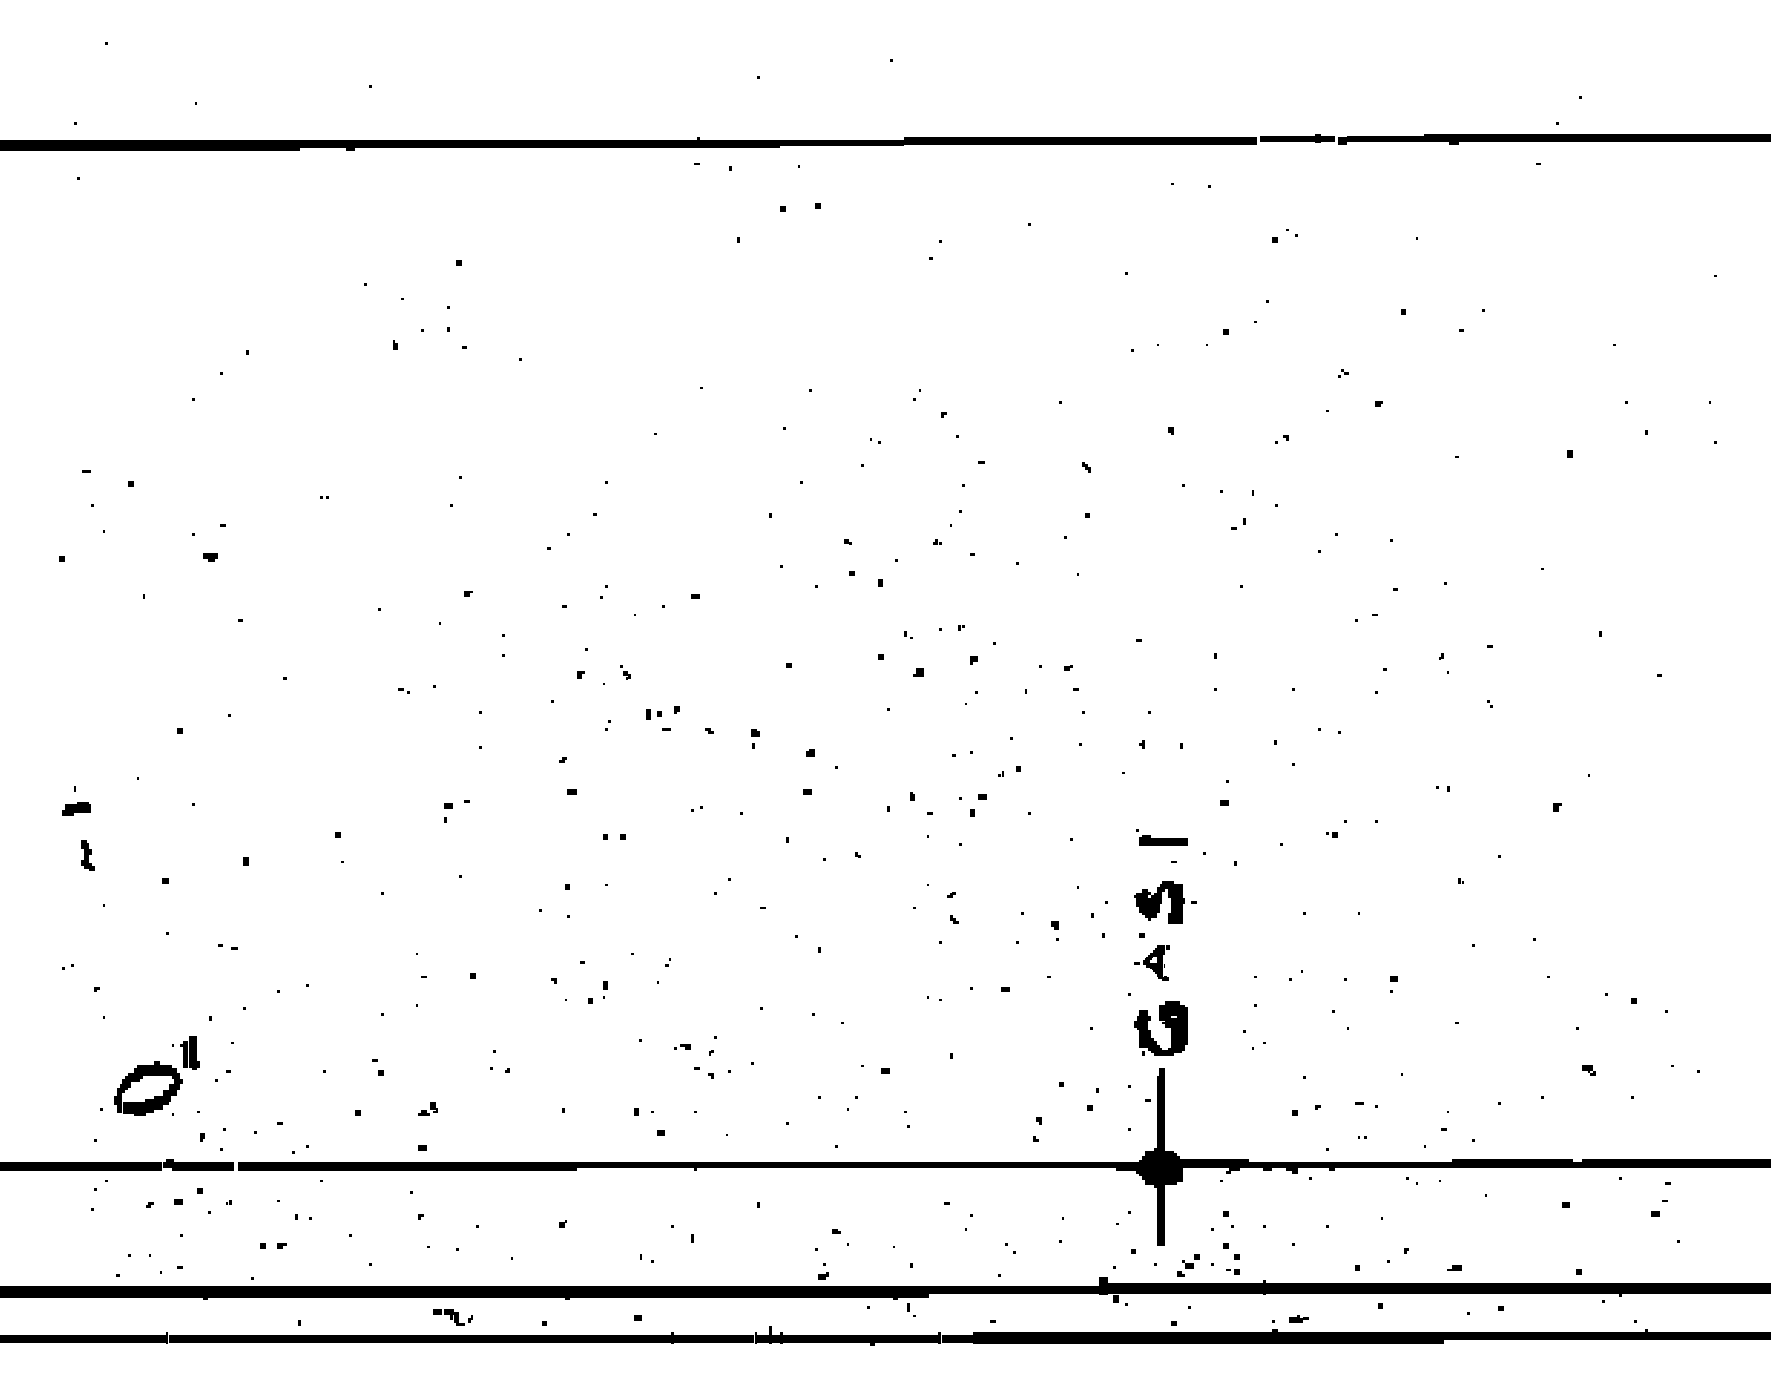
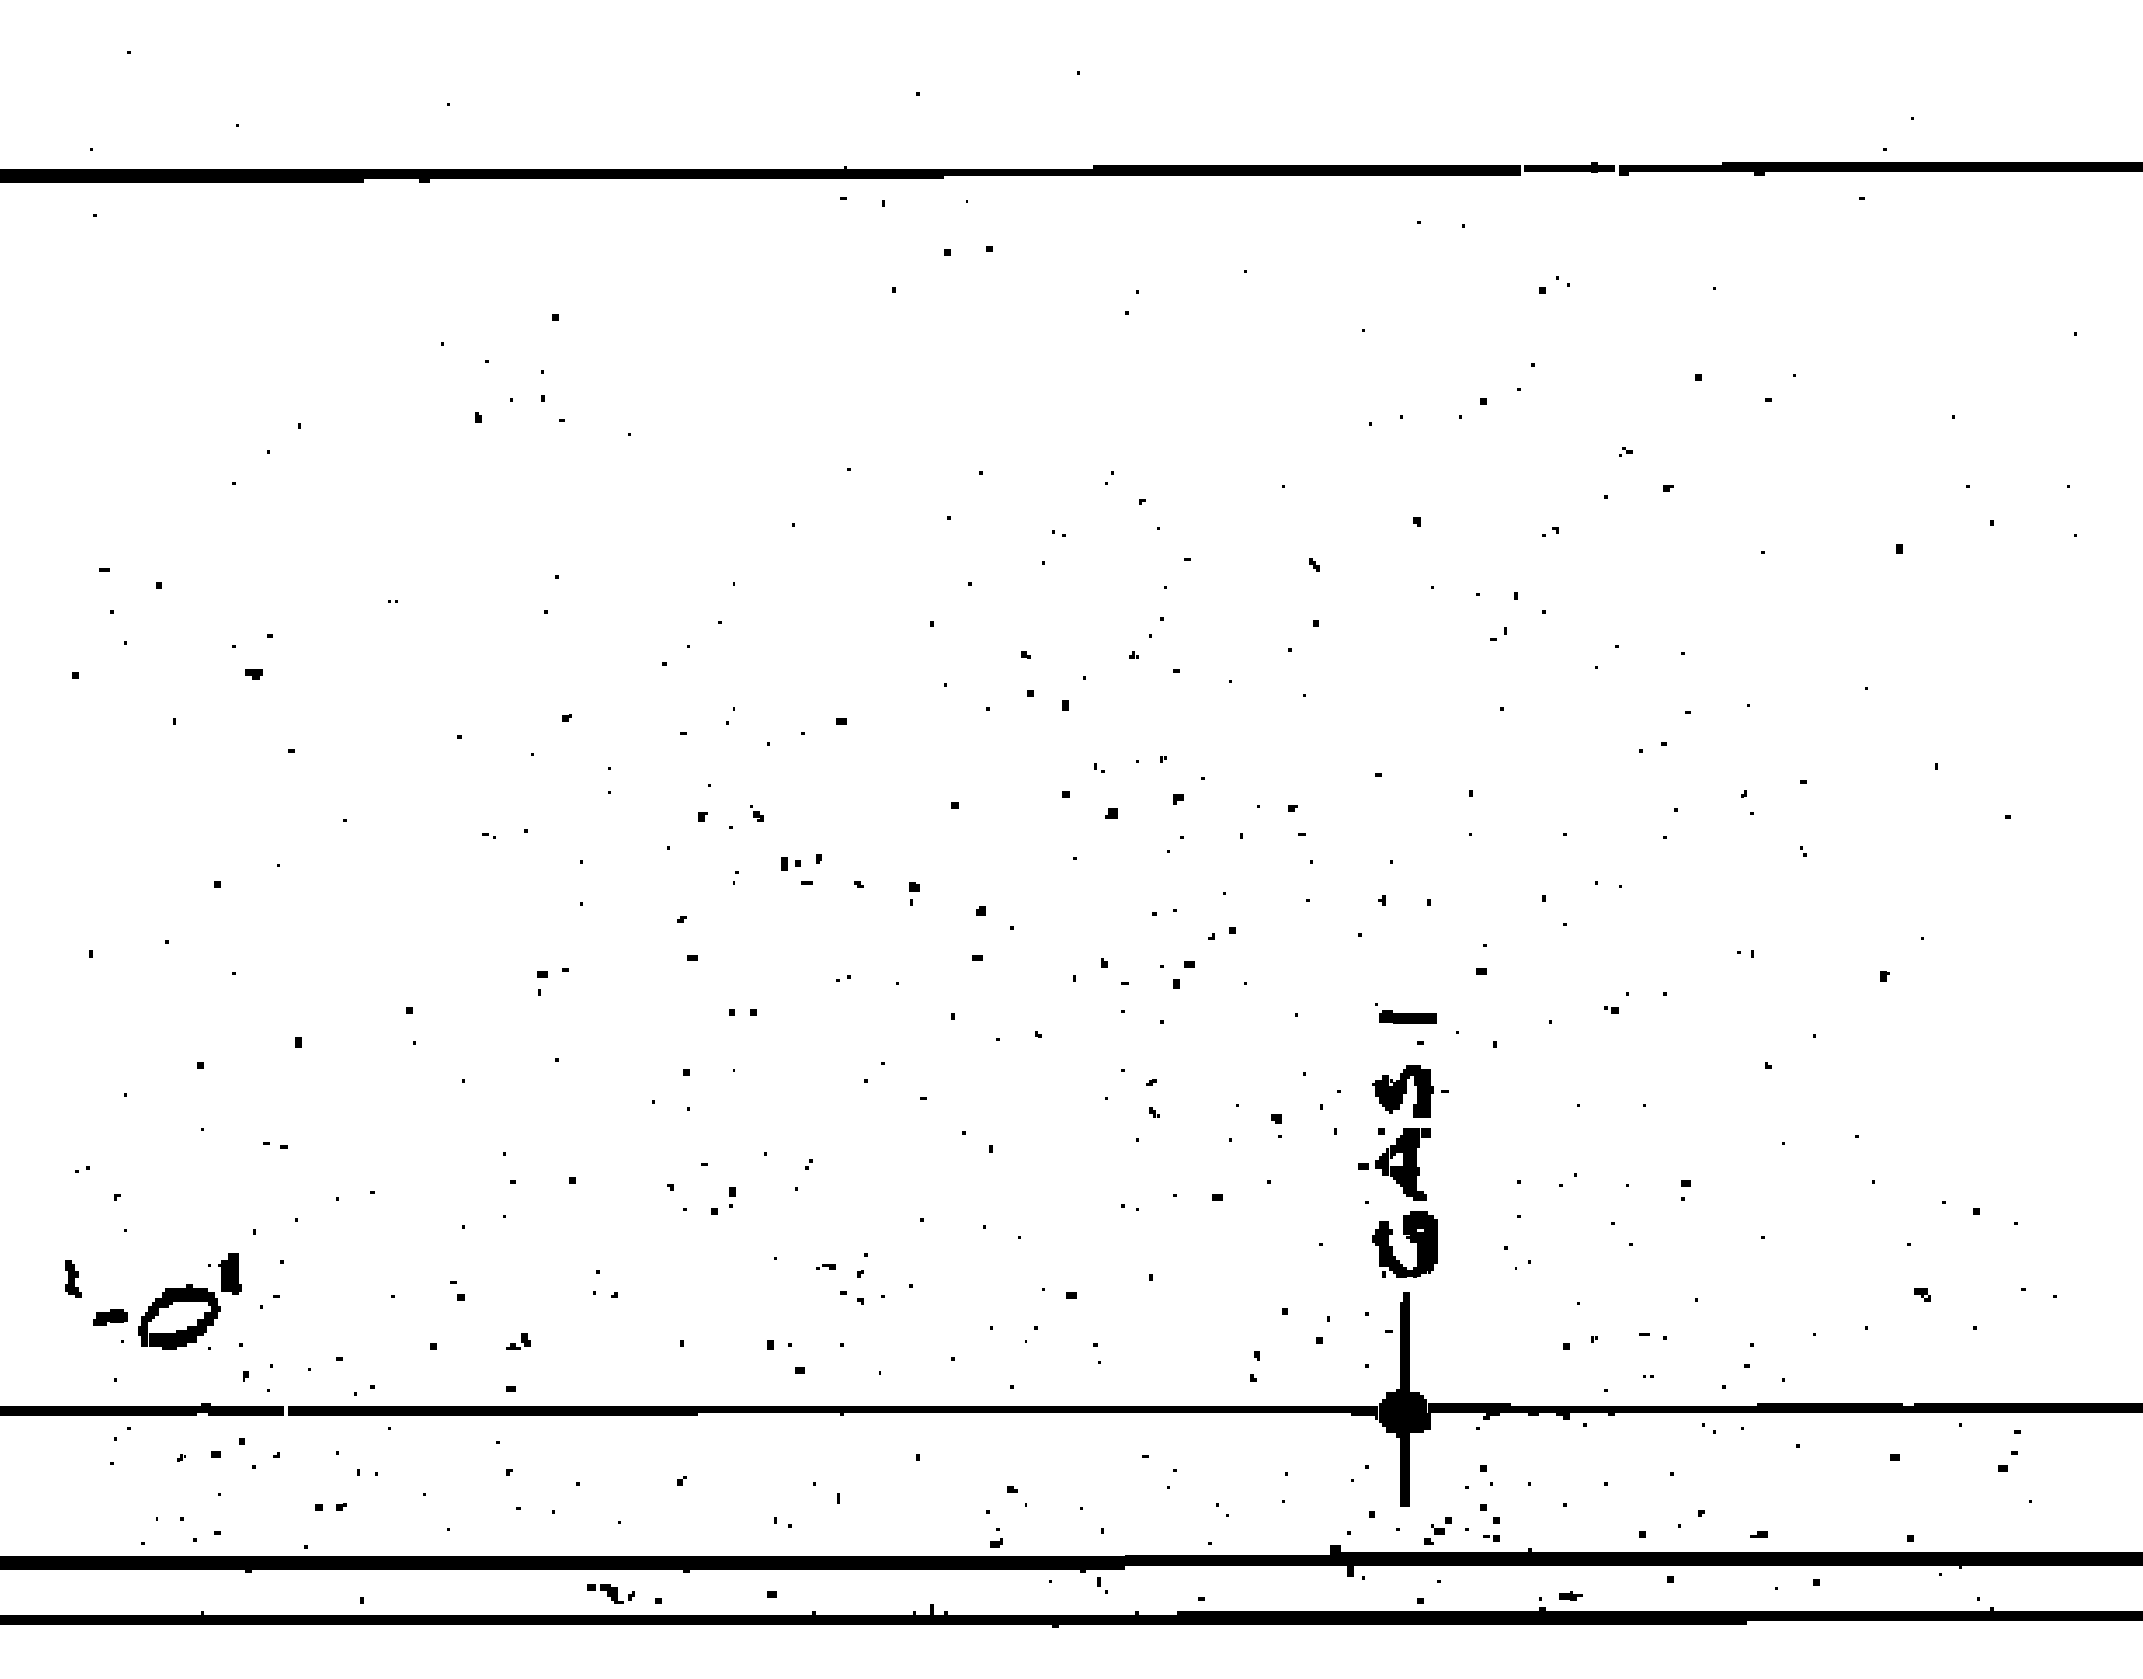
part: (77, 808) -> (110, 1317), moved
part: (87, 855) -> (73, 1278), moved
part: (1152, 962) -> (1394, 1164), size x1.67
part: (453, 1317) -> (610, 1593), moved

